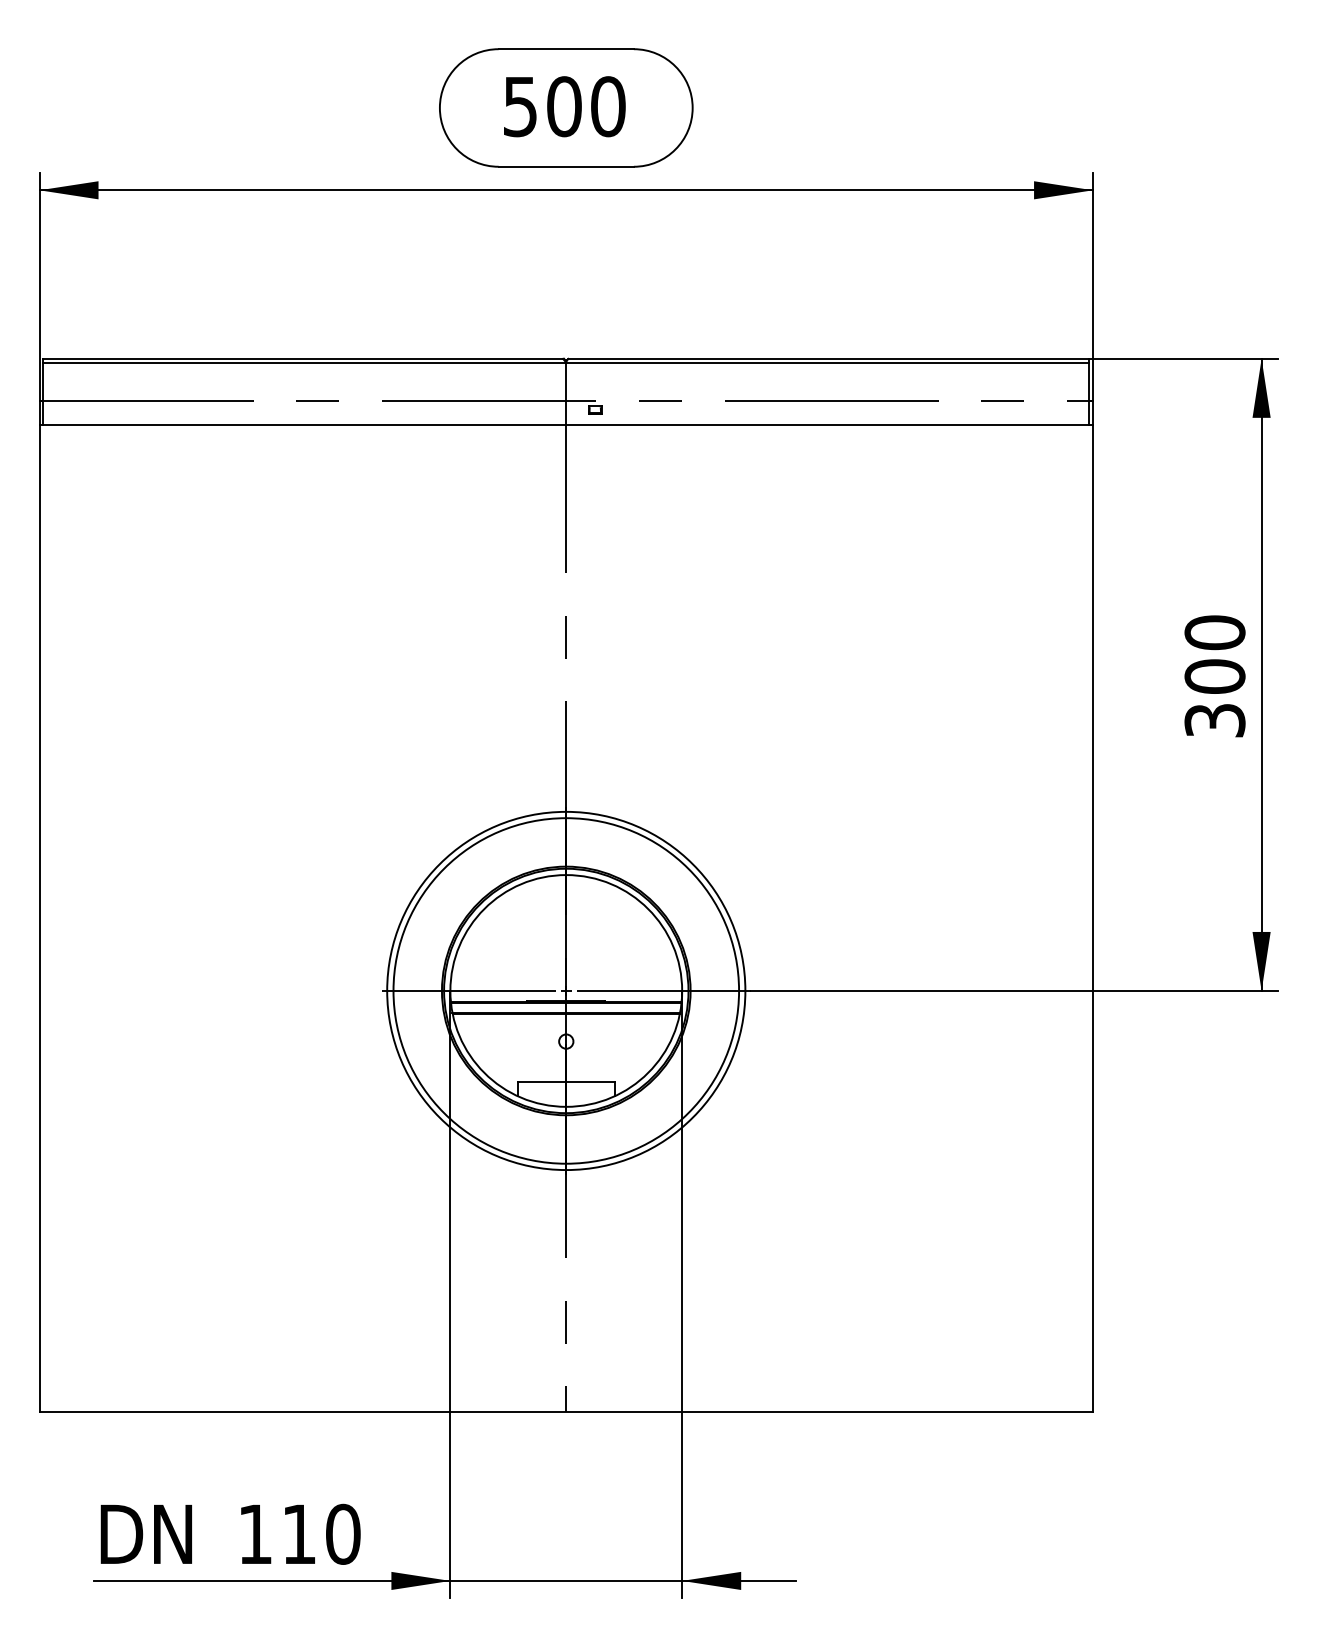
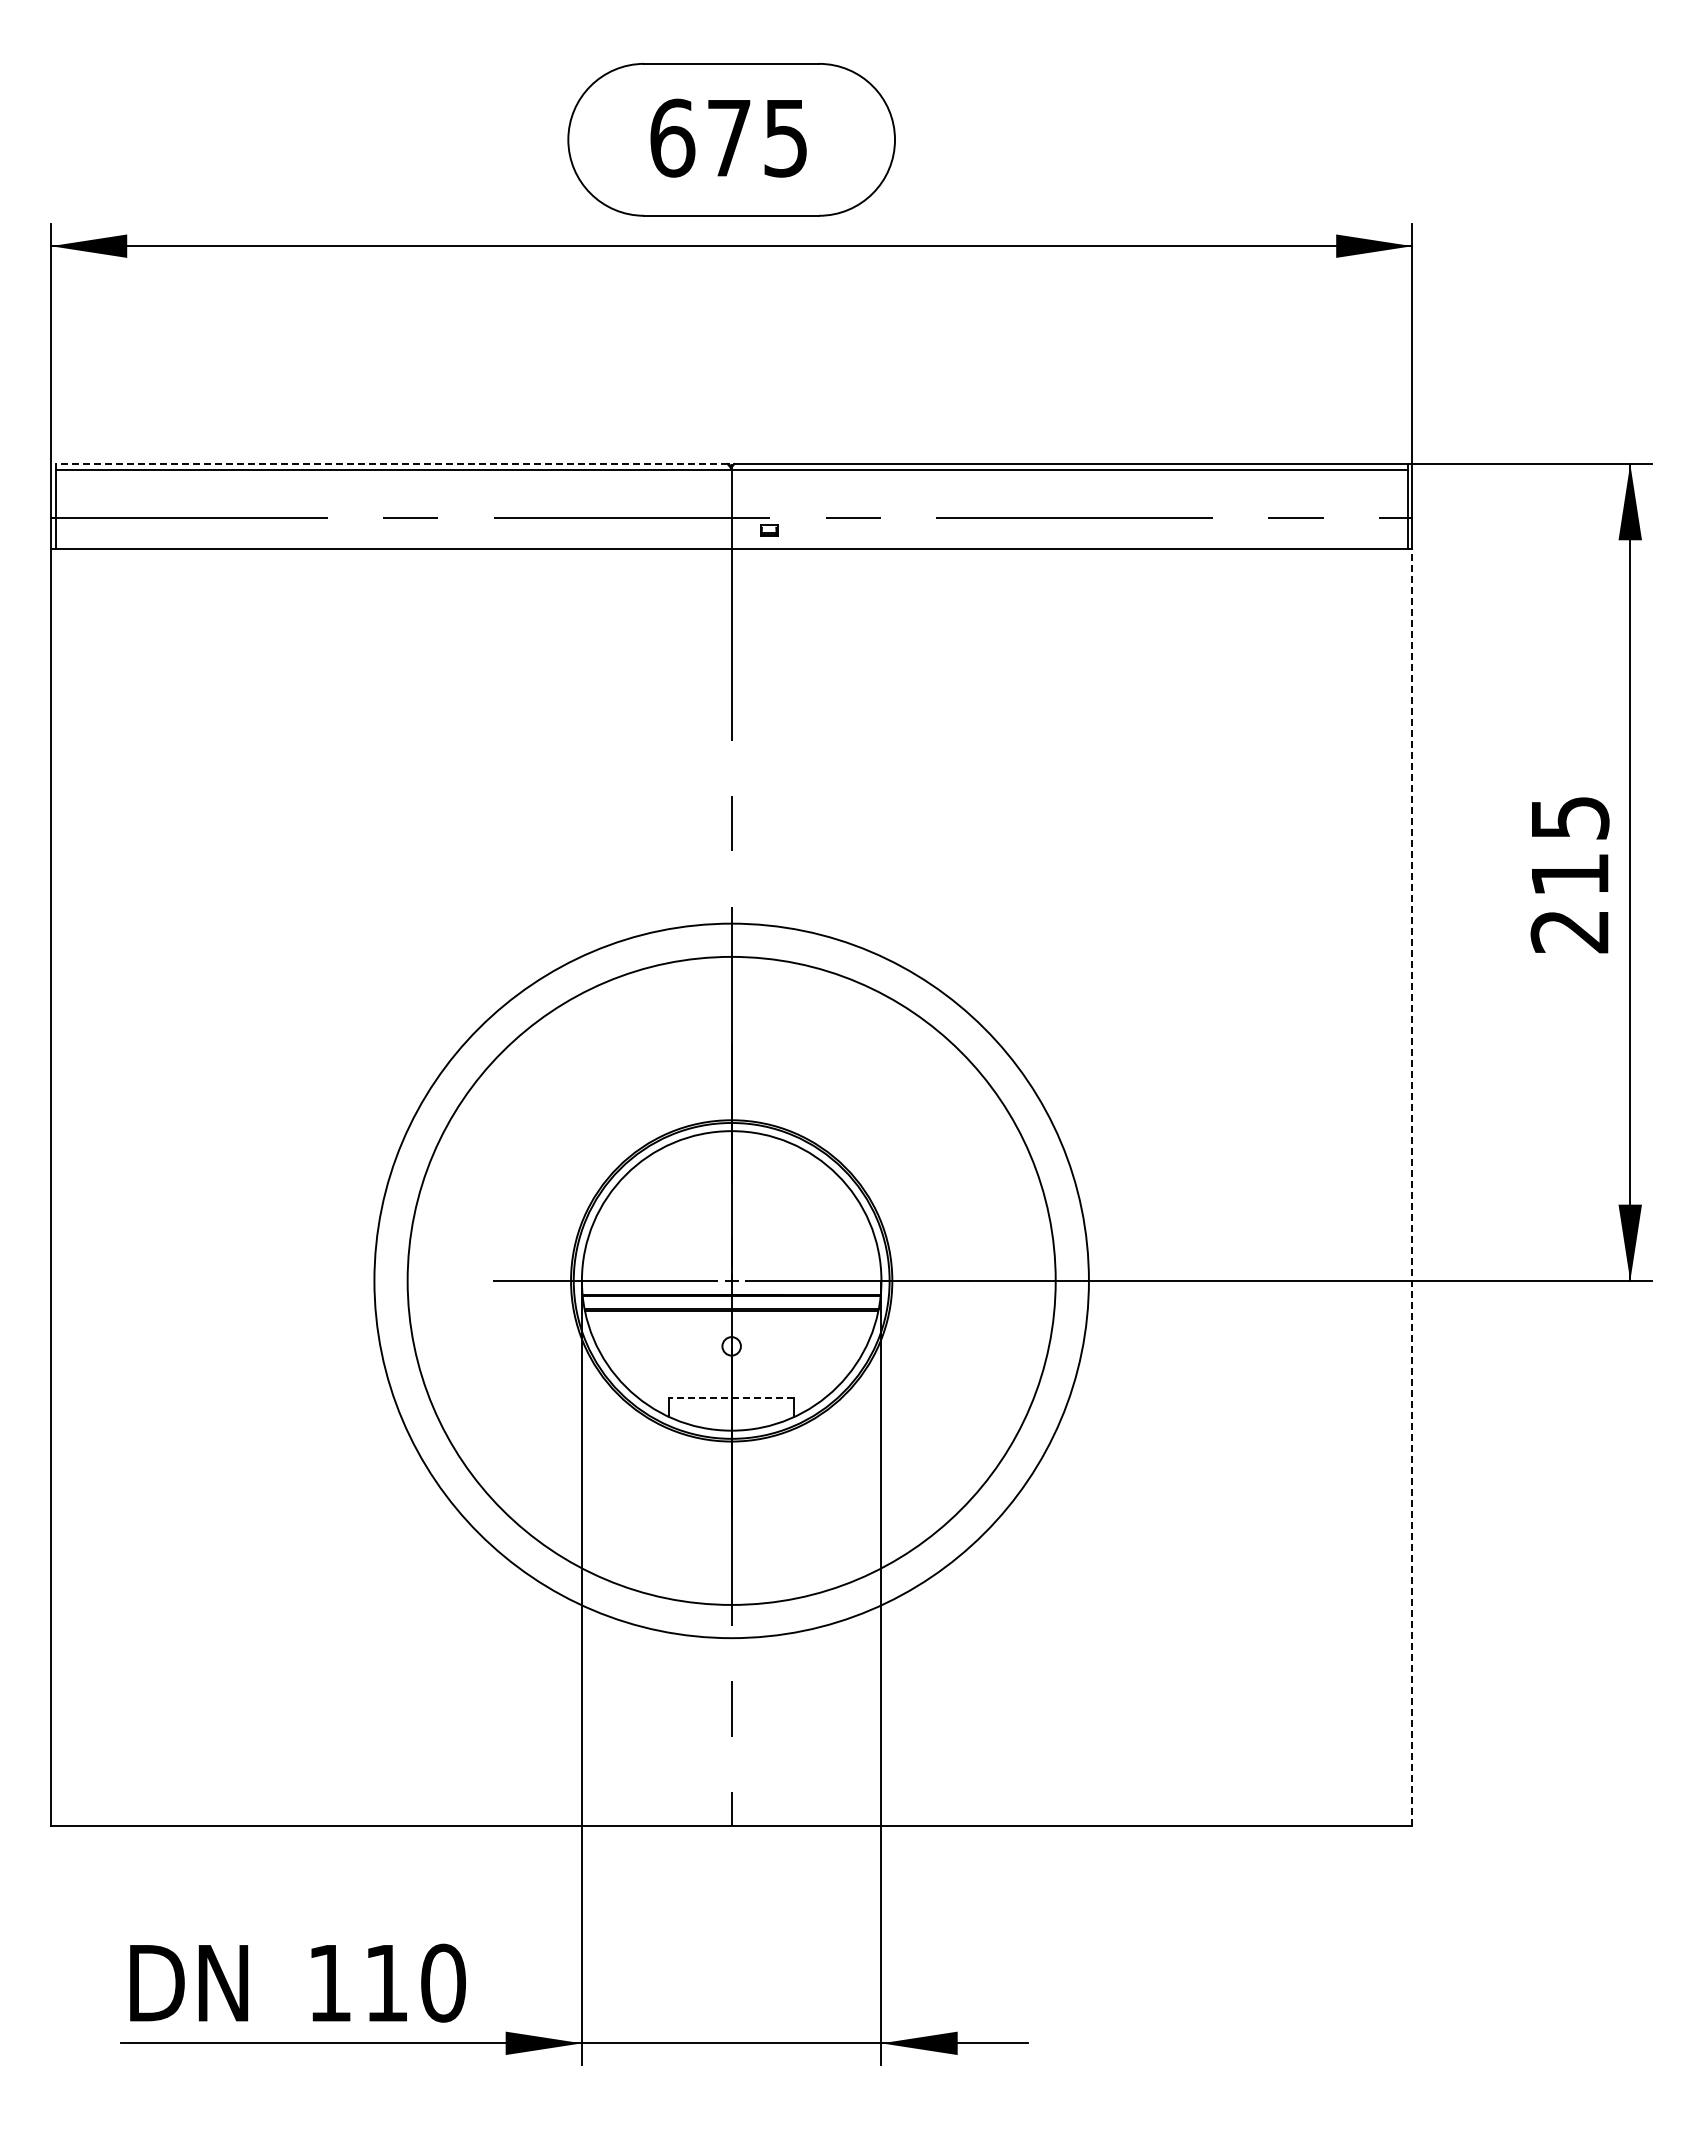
text: (564, 106) -> (729, 137), 500 -> 675
line: (303, 359) -> (391, 464), solid -> dashed
text: (1214, 676) -> (1569, 874), 300 -> 215
line: (1093, 917) -> (1412, 1186), solid -> dashed
circle: (566, 990) -> (731, 1280), size x1.4
circle: (566, 990) -> (731, 1280), size x1.6
line: (566, 1081) -> (731, 1398), solid -> dashed

